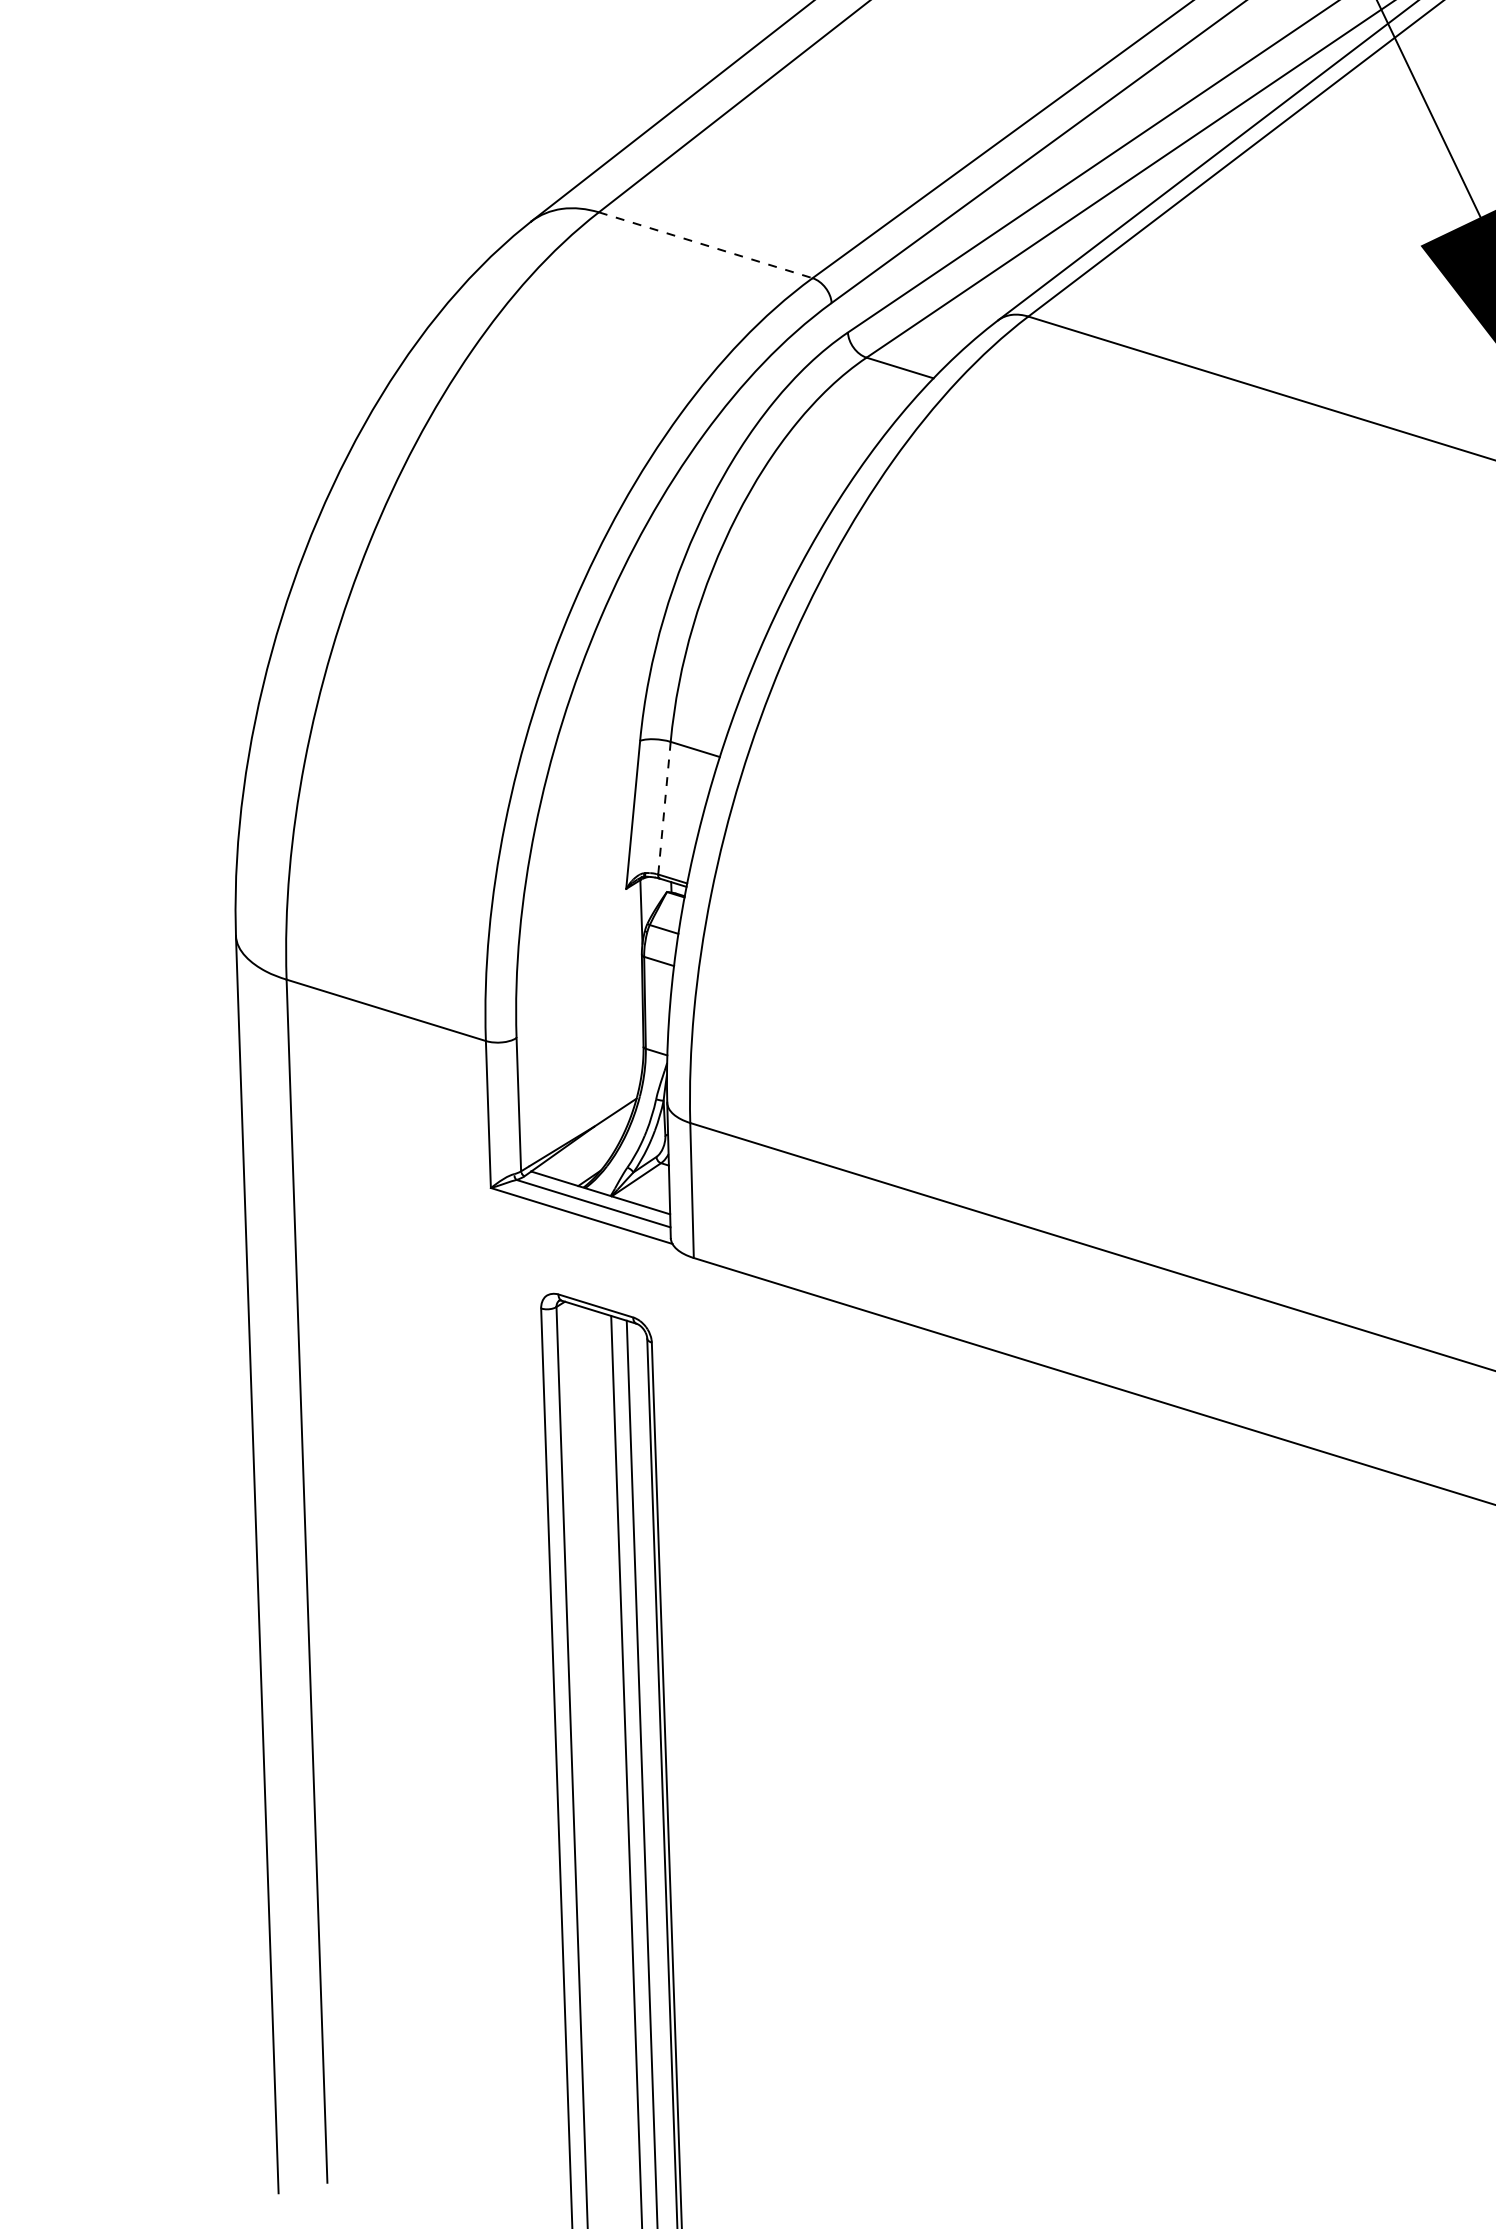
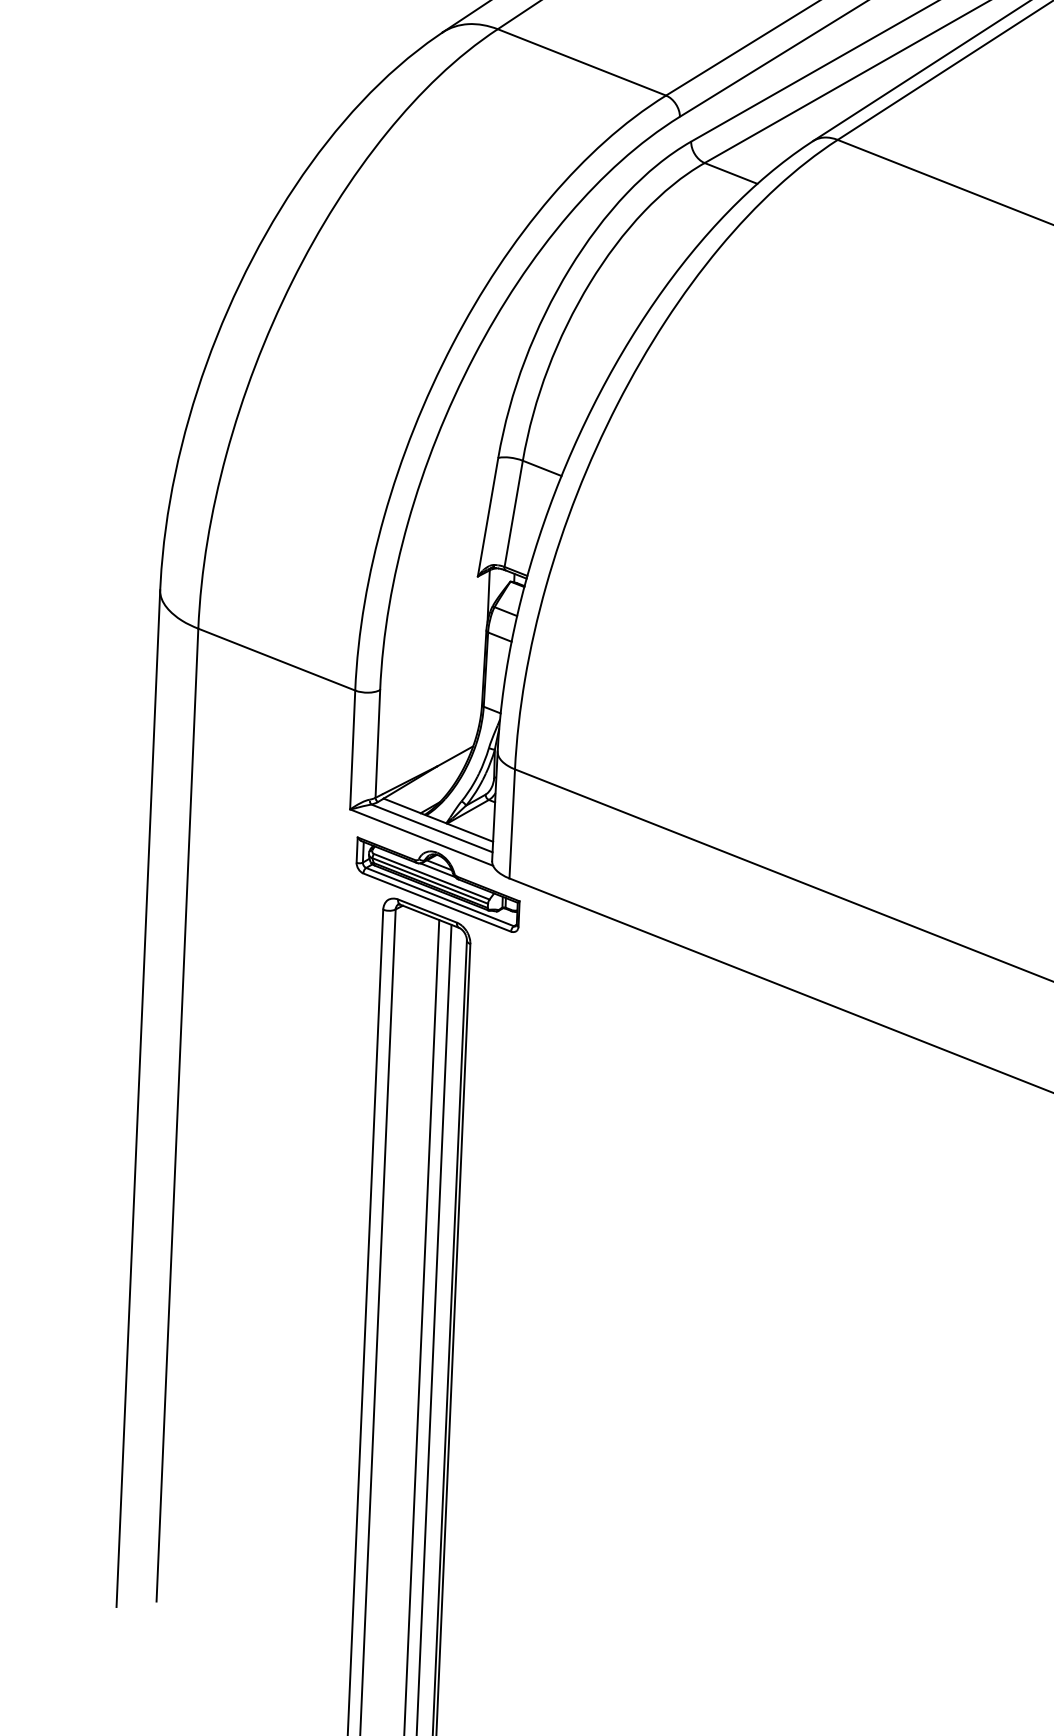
line: (705, 245) -> (581, 62), dashed -> solid
line: (664, 808) -> (513, 514), dashed -> solid
part: (605, 1272) -> (437, 884), added

